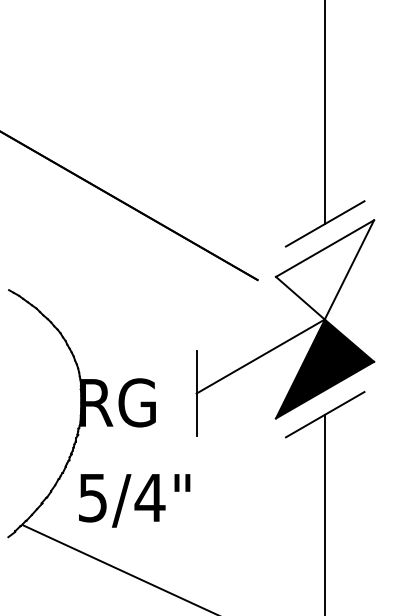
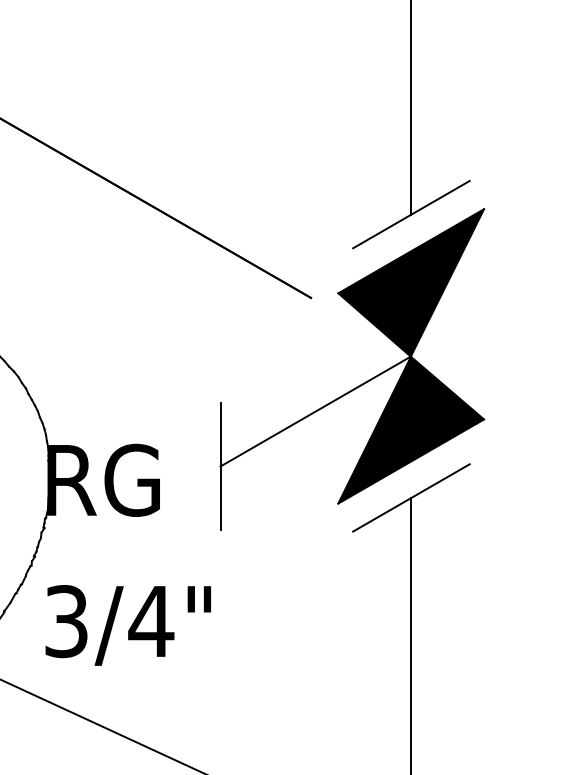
fill: (325, 269) -> (411, 282), added
text: (92, 497) -> (65, 620), 5/4" -> 3/4"

